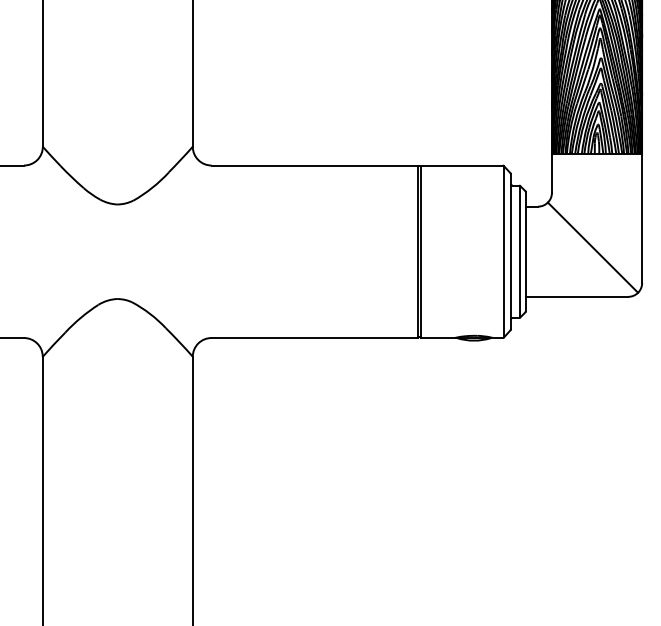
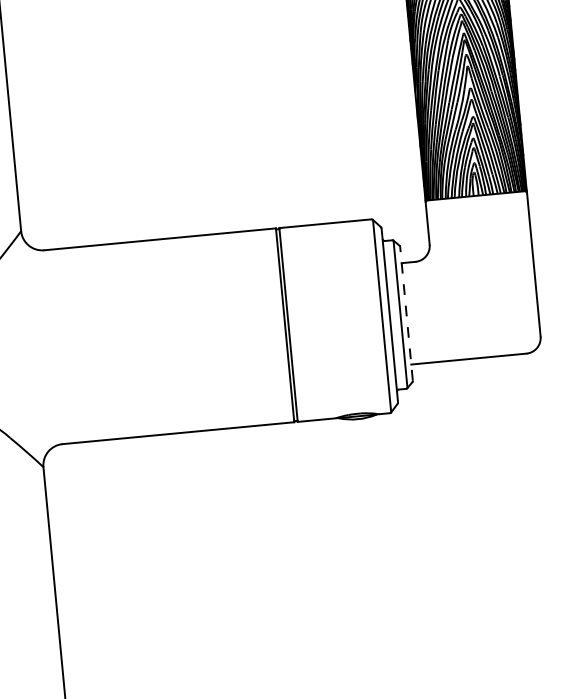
line: (592, 247) -> (481, 301), removed
line: (525, 251) -> (406, 313), solid -> dashed

